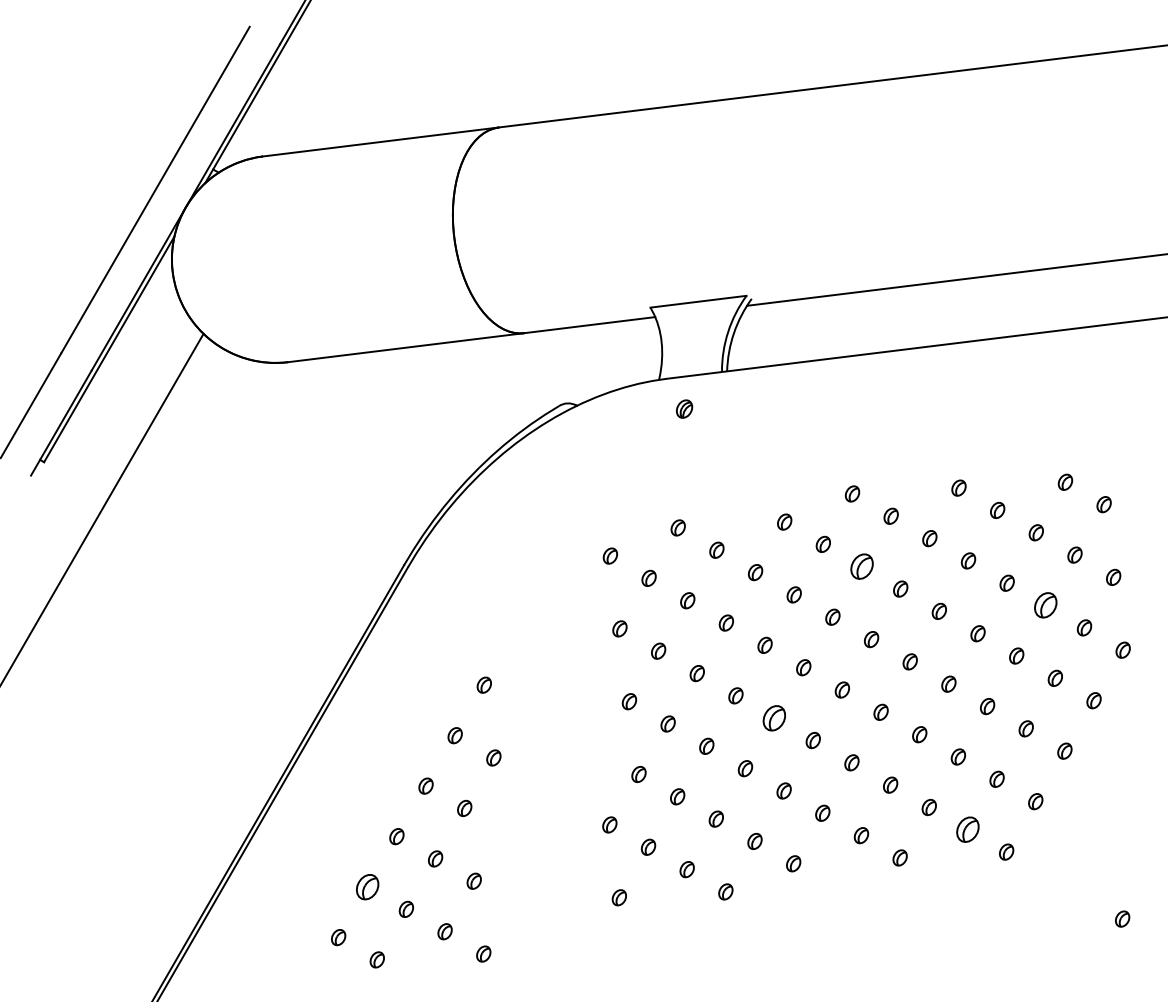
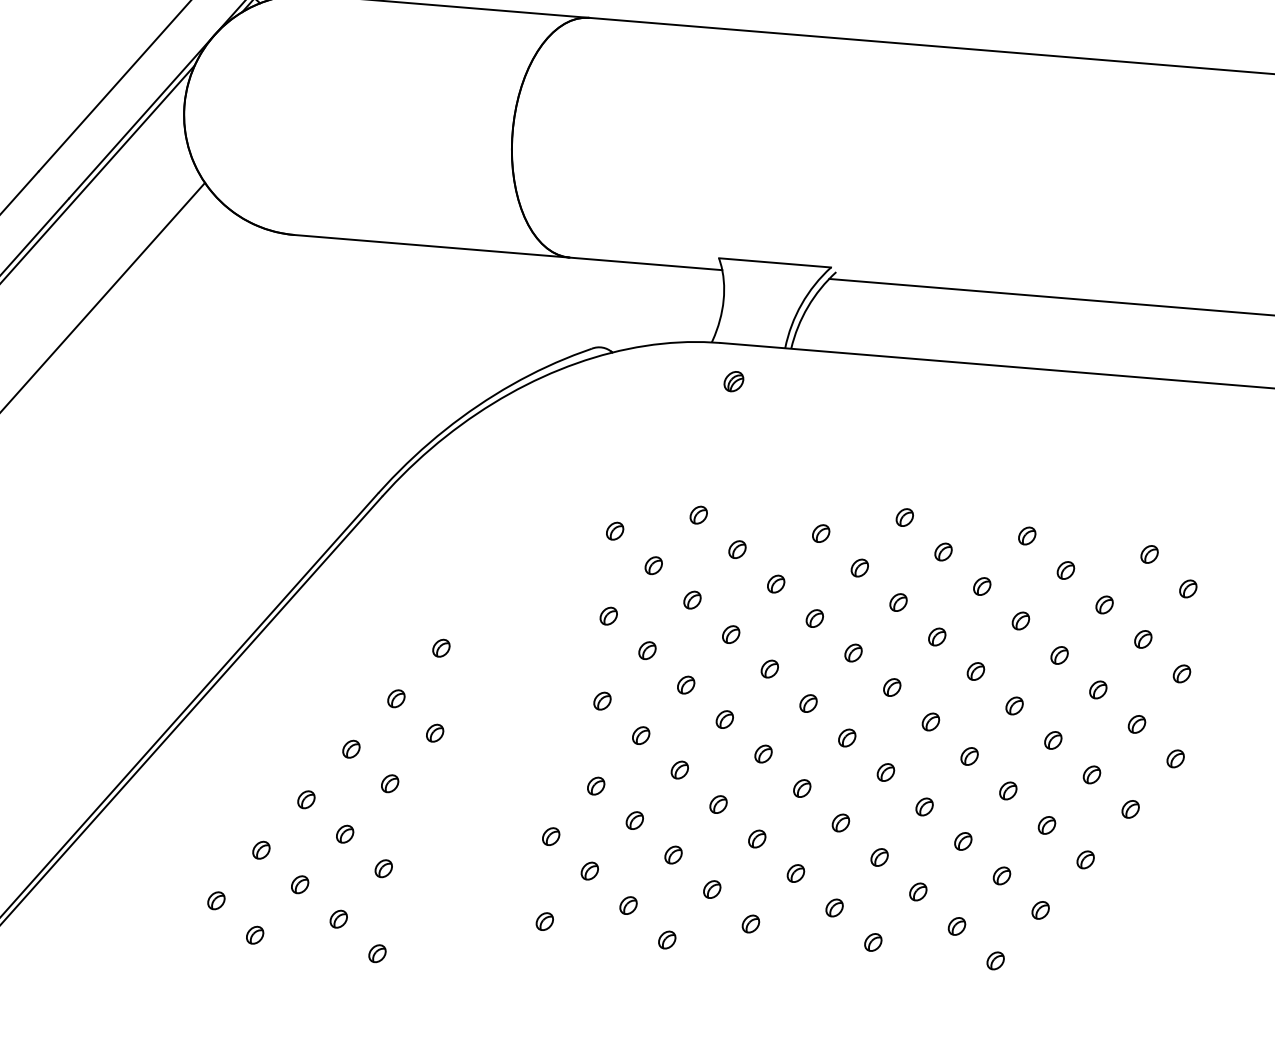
part: (861, 566) -> (897, 602), size x0.62
part: (1045, 605) -> (1097, 689), size x0.62
part: (774, 717) -> (763, 753), size x0.62
part: (967, 829) -> (956, 925), size x0.62
part: (367, 886) -> (261, 849), size x0.62

